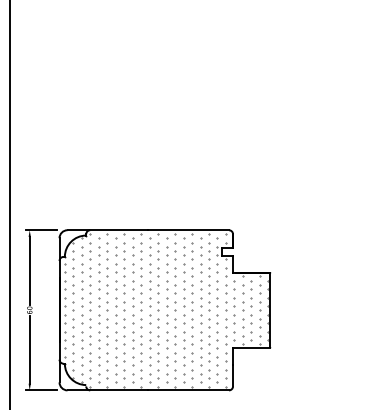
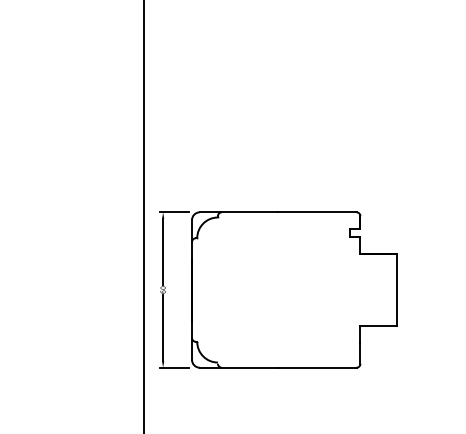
hatch: (166, 310) -> (295, 290), removed

